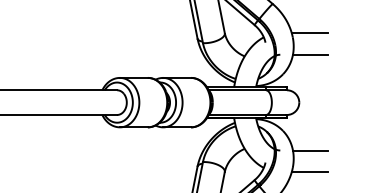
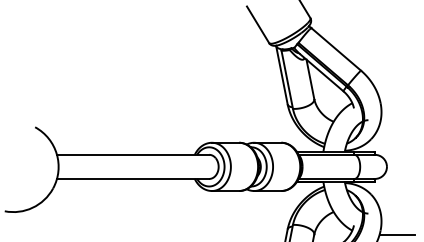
line: (310, 33) -> (397, 99), removed
line: (310, 55) -> (397, 120), removed
line: (310, 150) -> (397, 213), removed

